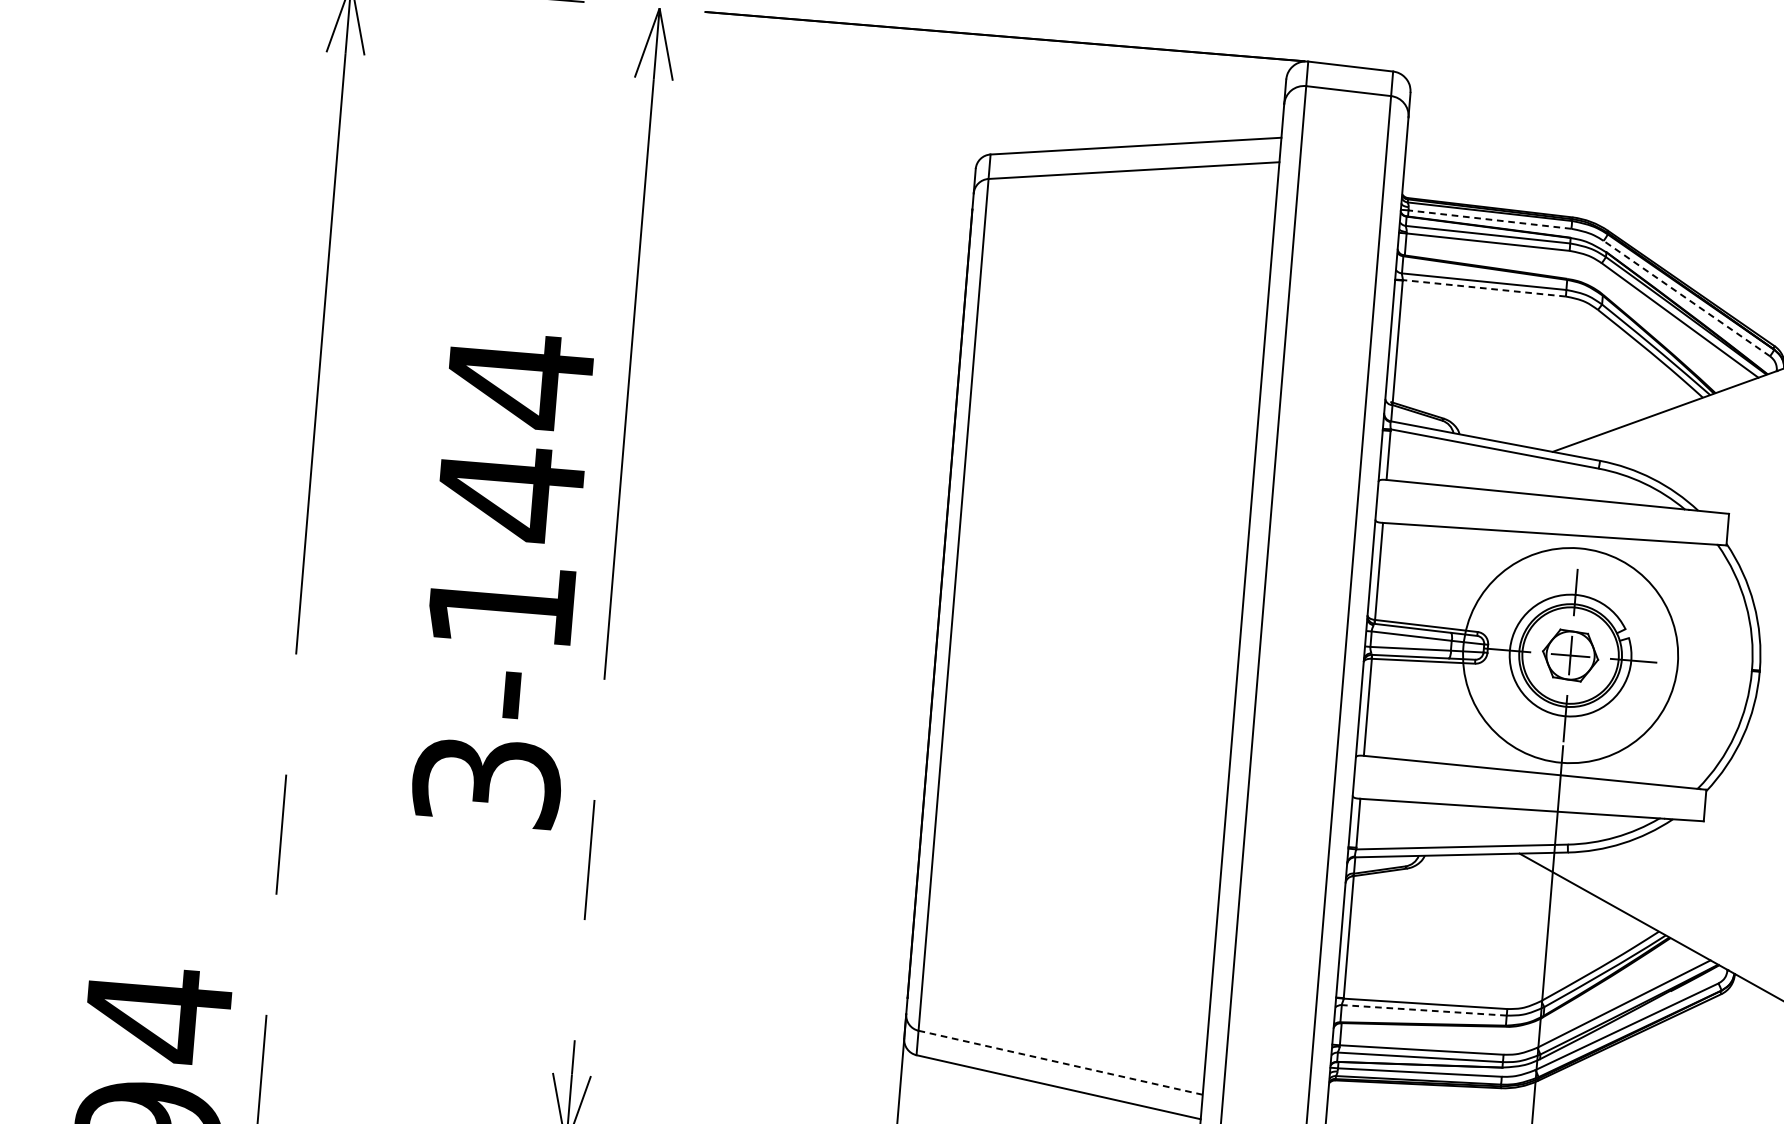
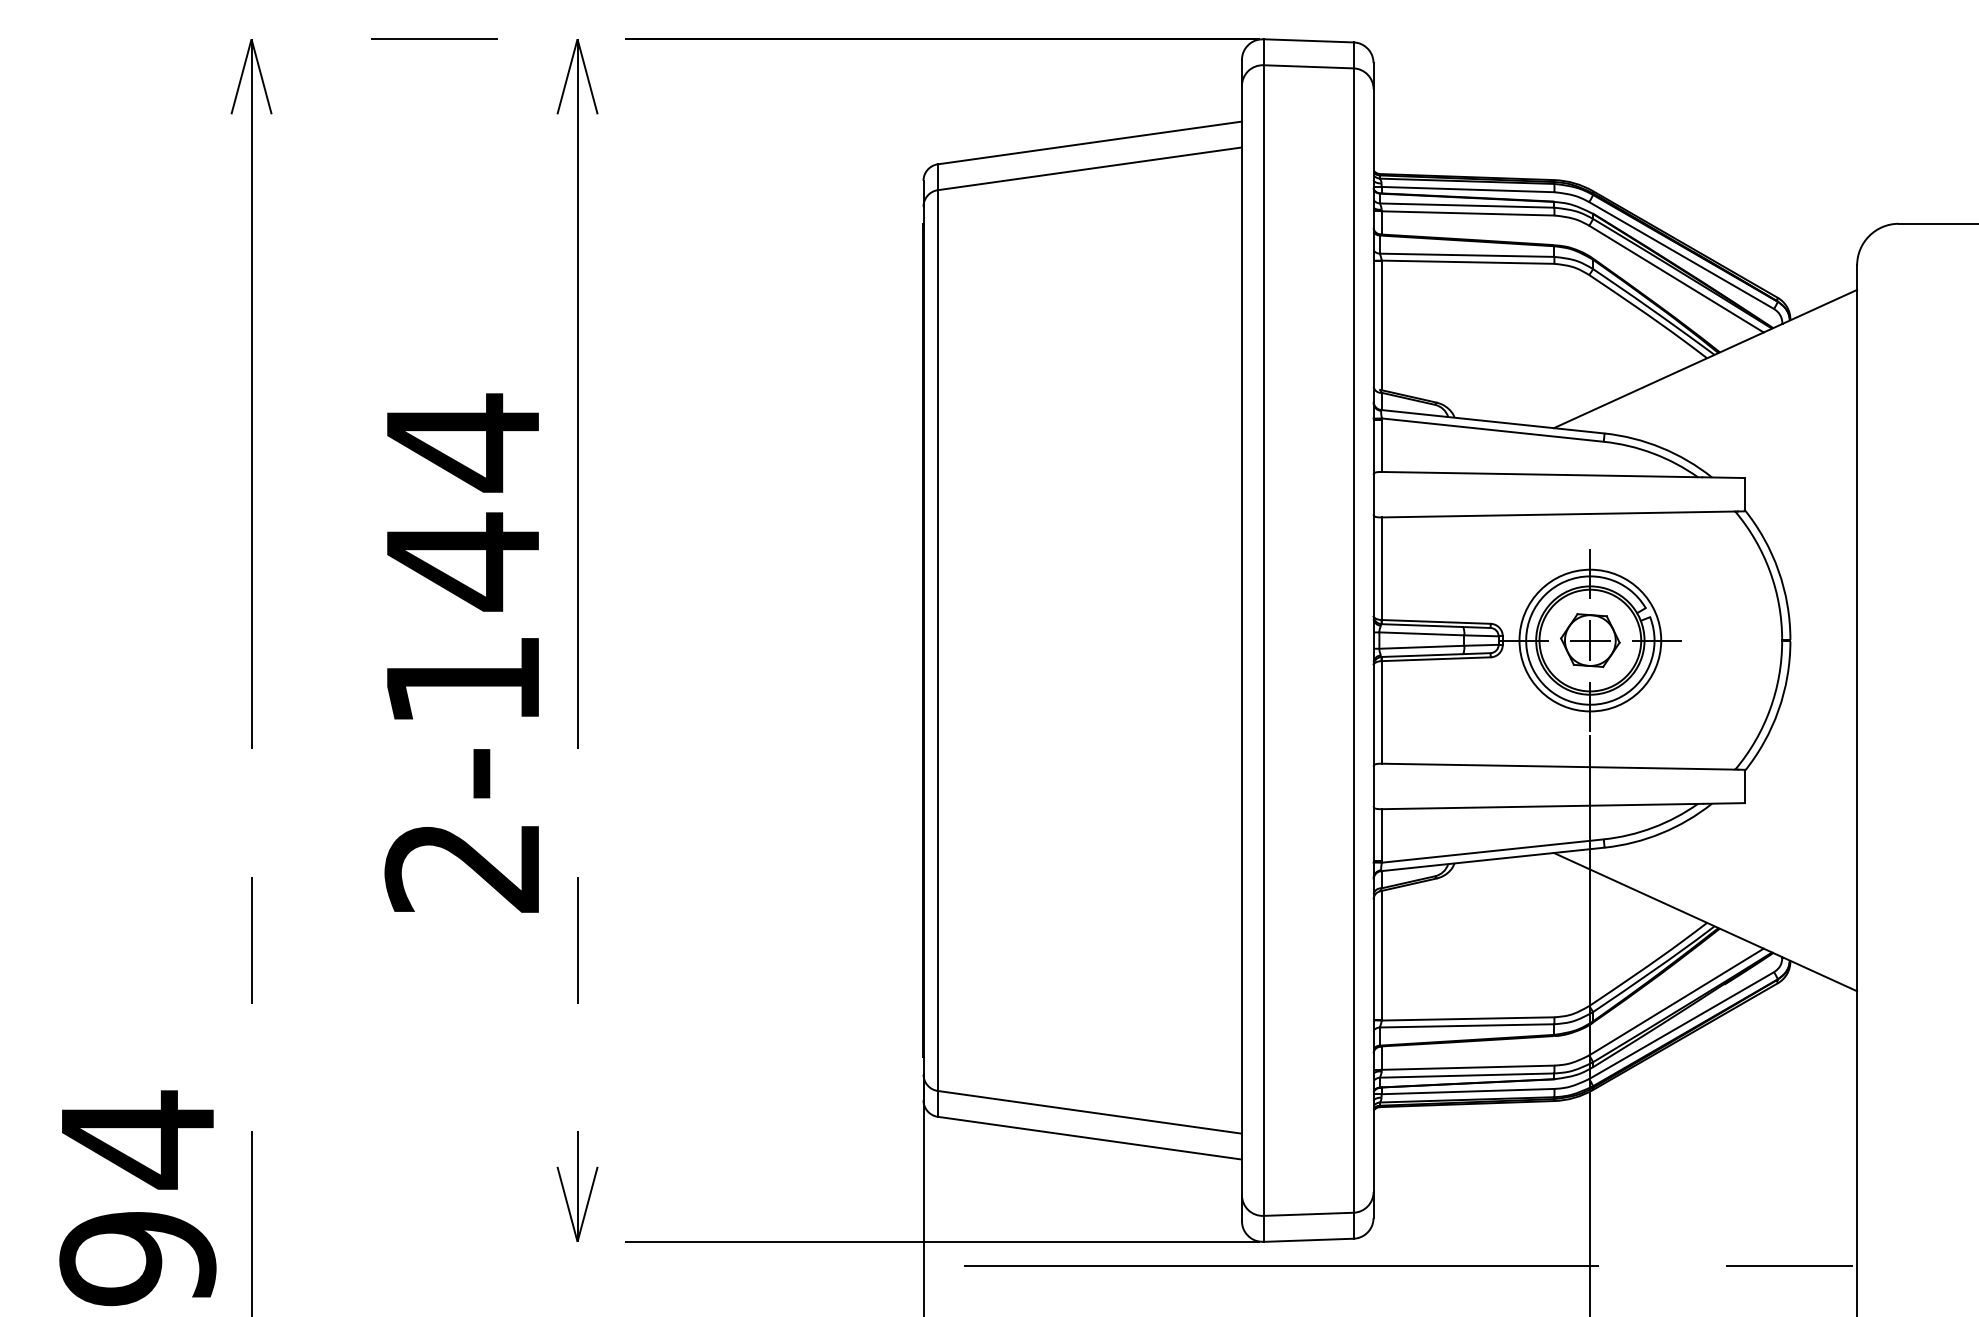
line: (1489, 219) -> (1467, 189), dashed -> solid
line: (1483, 288) -> (1467, 262), dashed -> solid
line: (1686, 298) -> (1681, 255), dashed -> solid
circle: (1570, 655) -> (1590, 640), size x0.62
text: (486, 782) -> (462, 867), 3-144 -> 2-144
line: (1425, 1010) -> (1468, 1025), dashed -> solid
line: (1060, 1062) -> (1089, 1112), dashed -> solid

